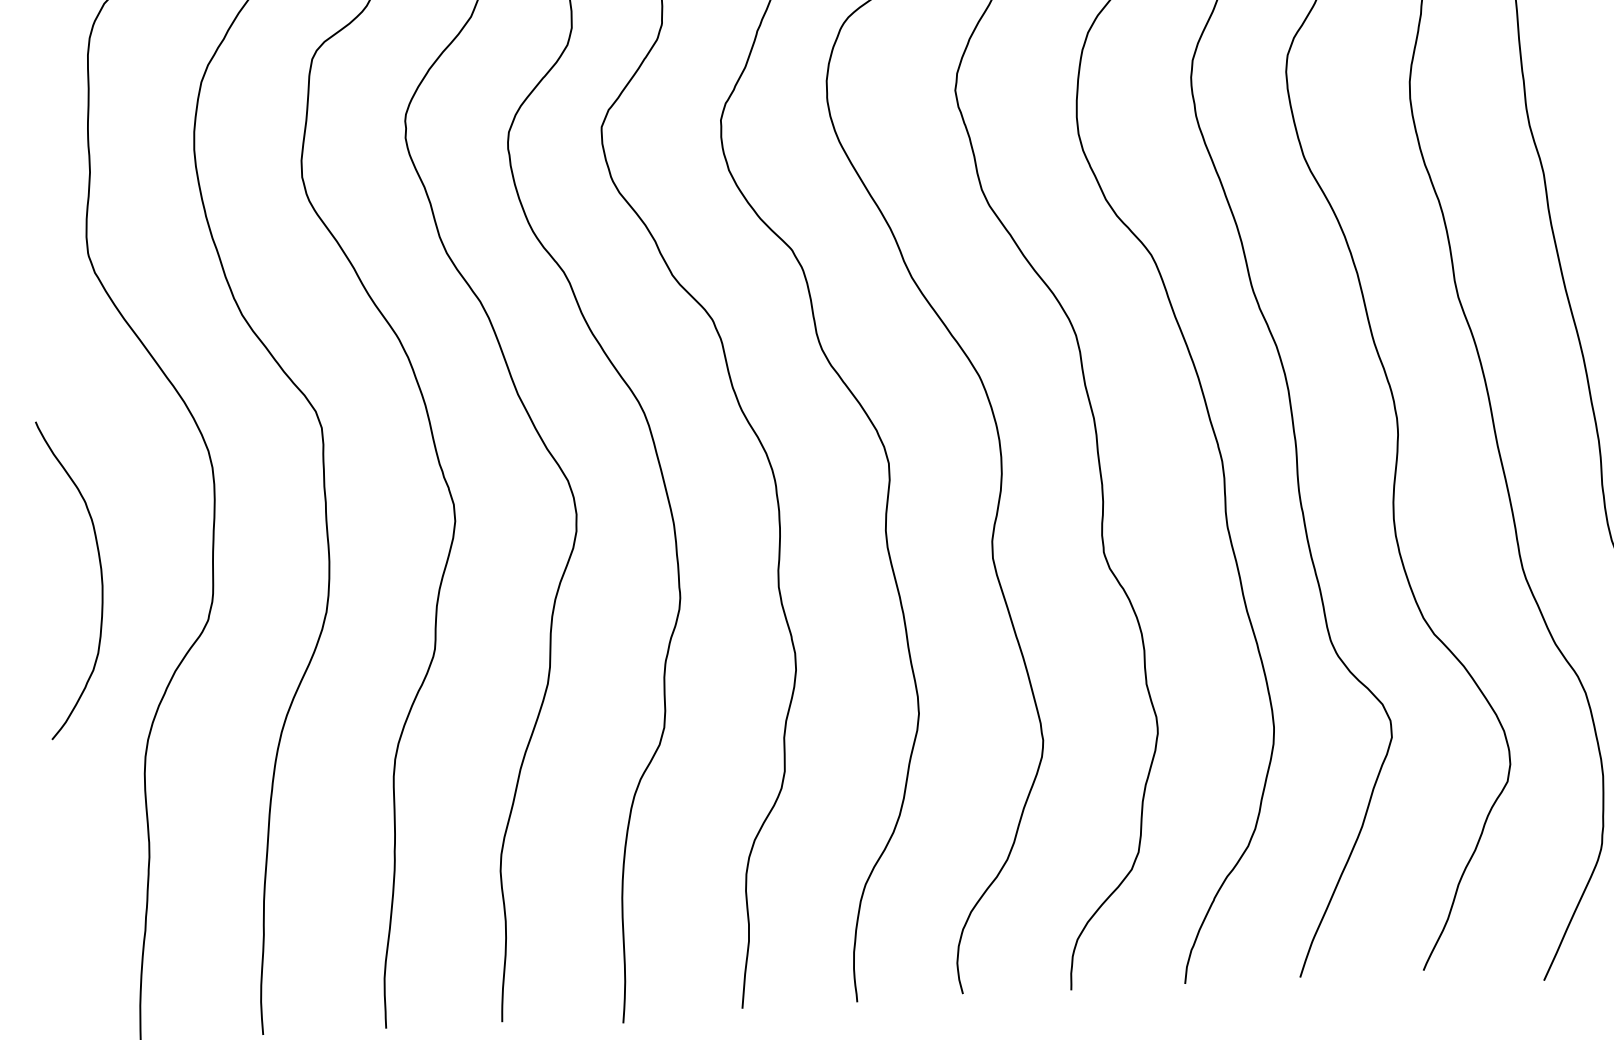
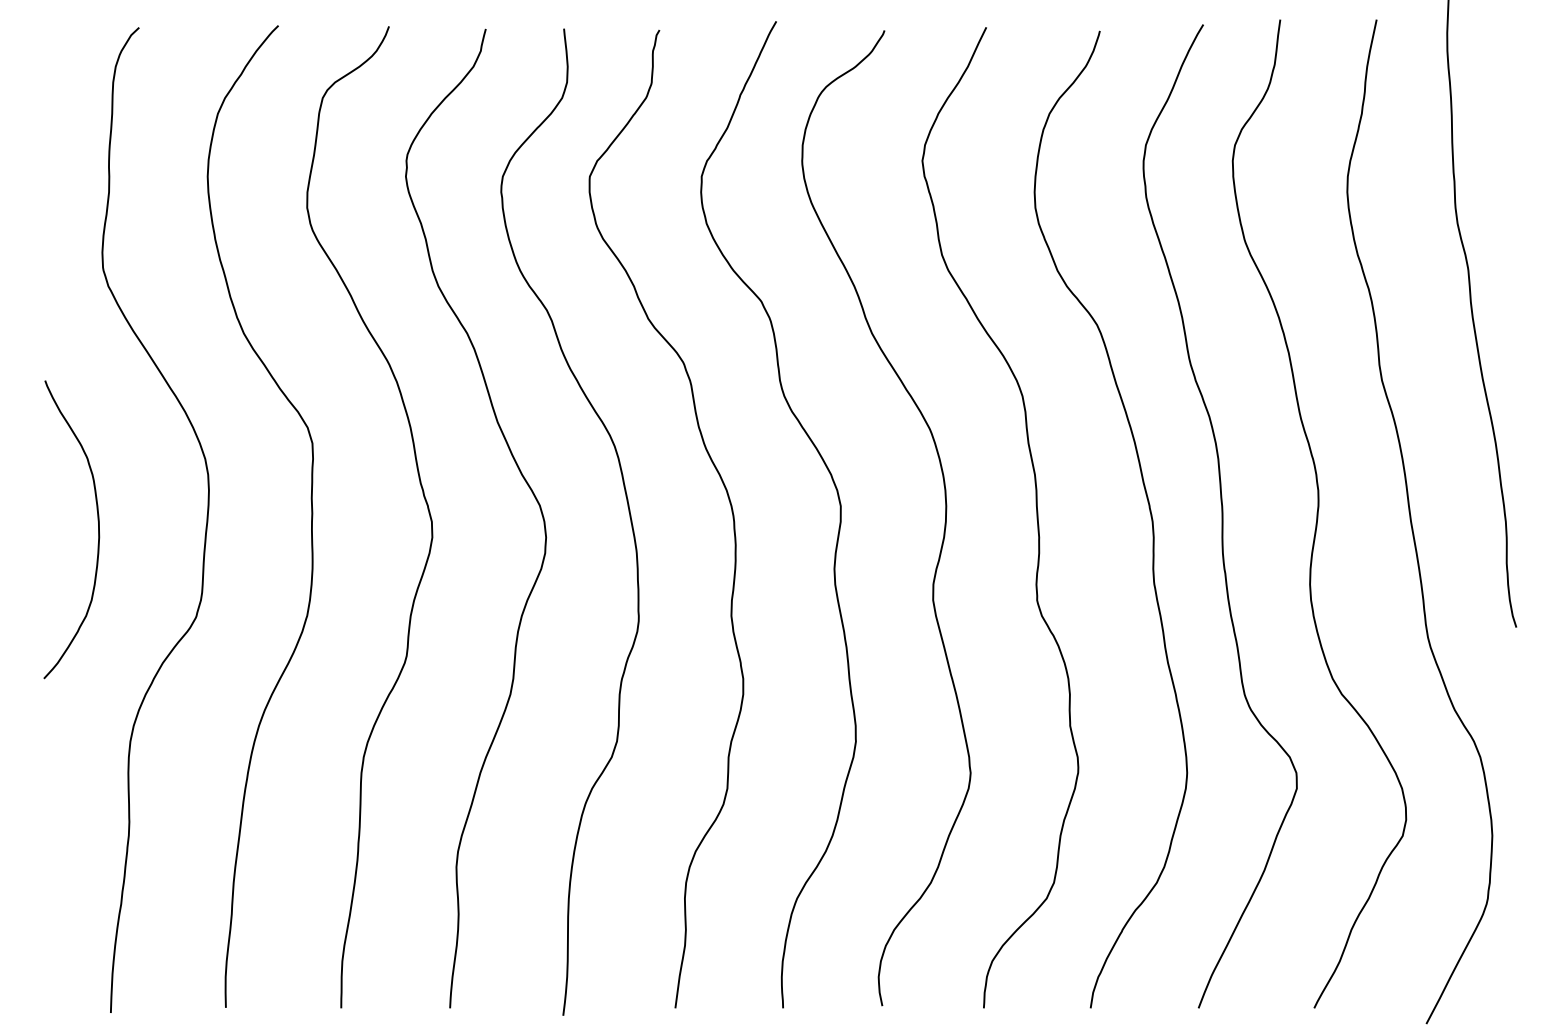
curve: (101, 577) -> (98, 529), moved

